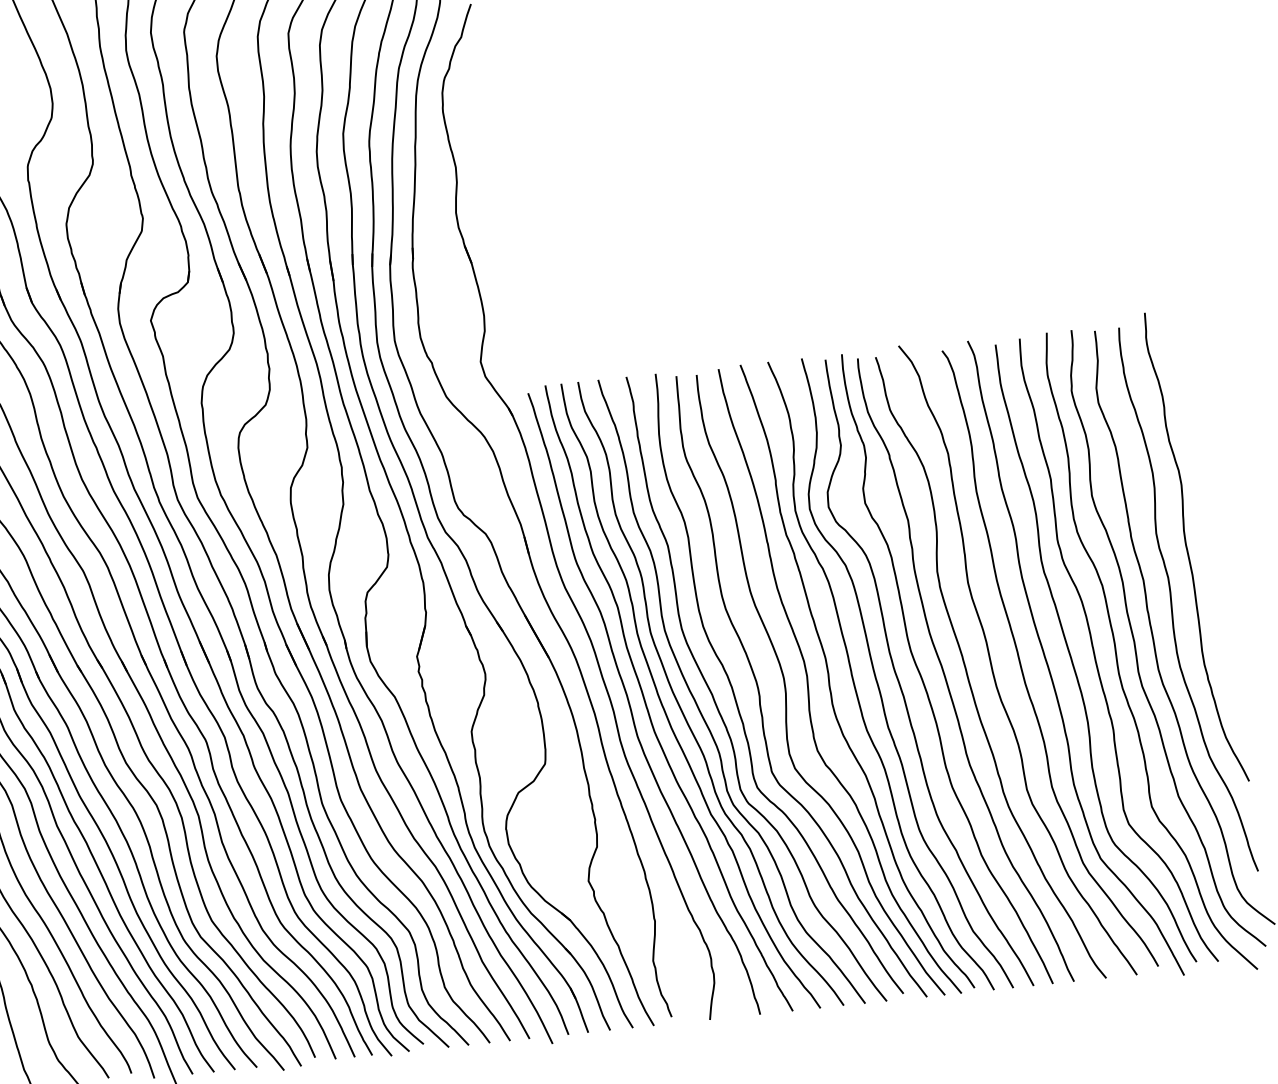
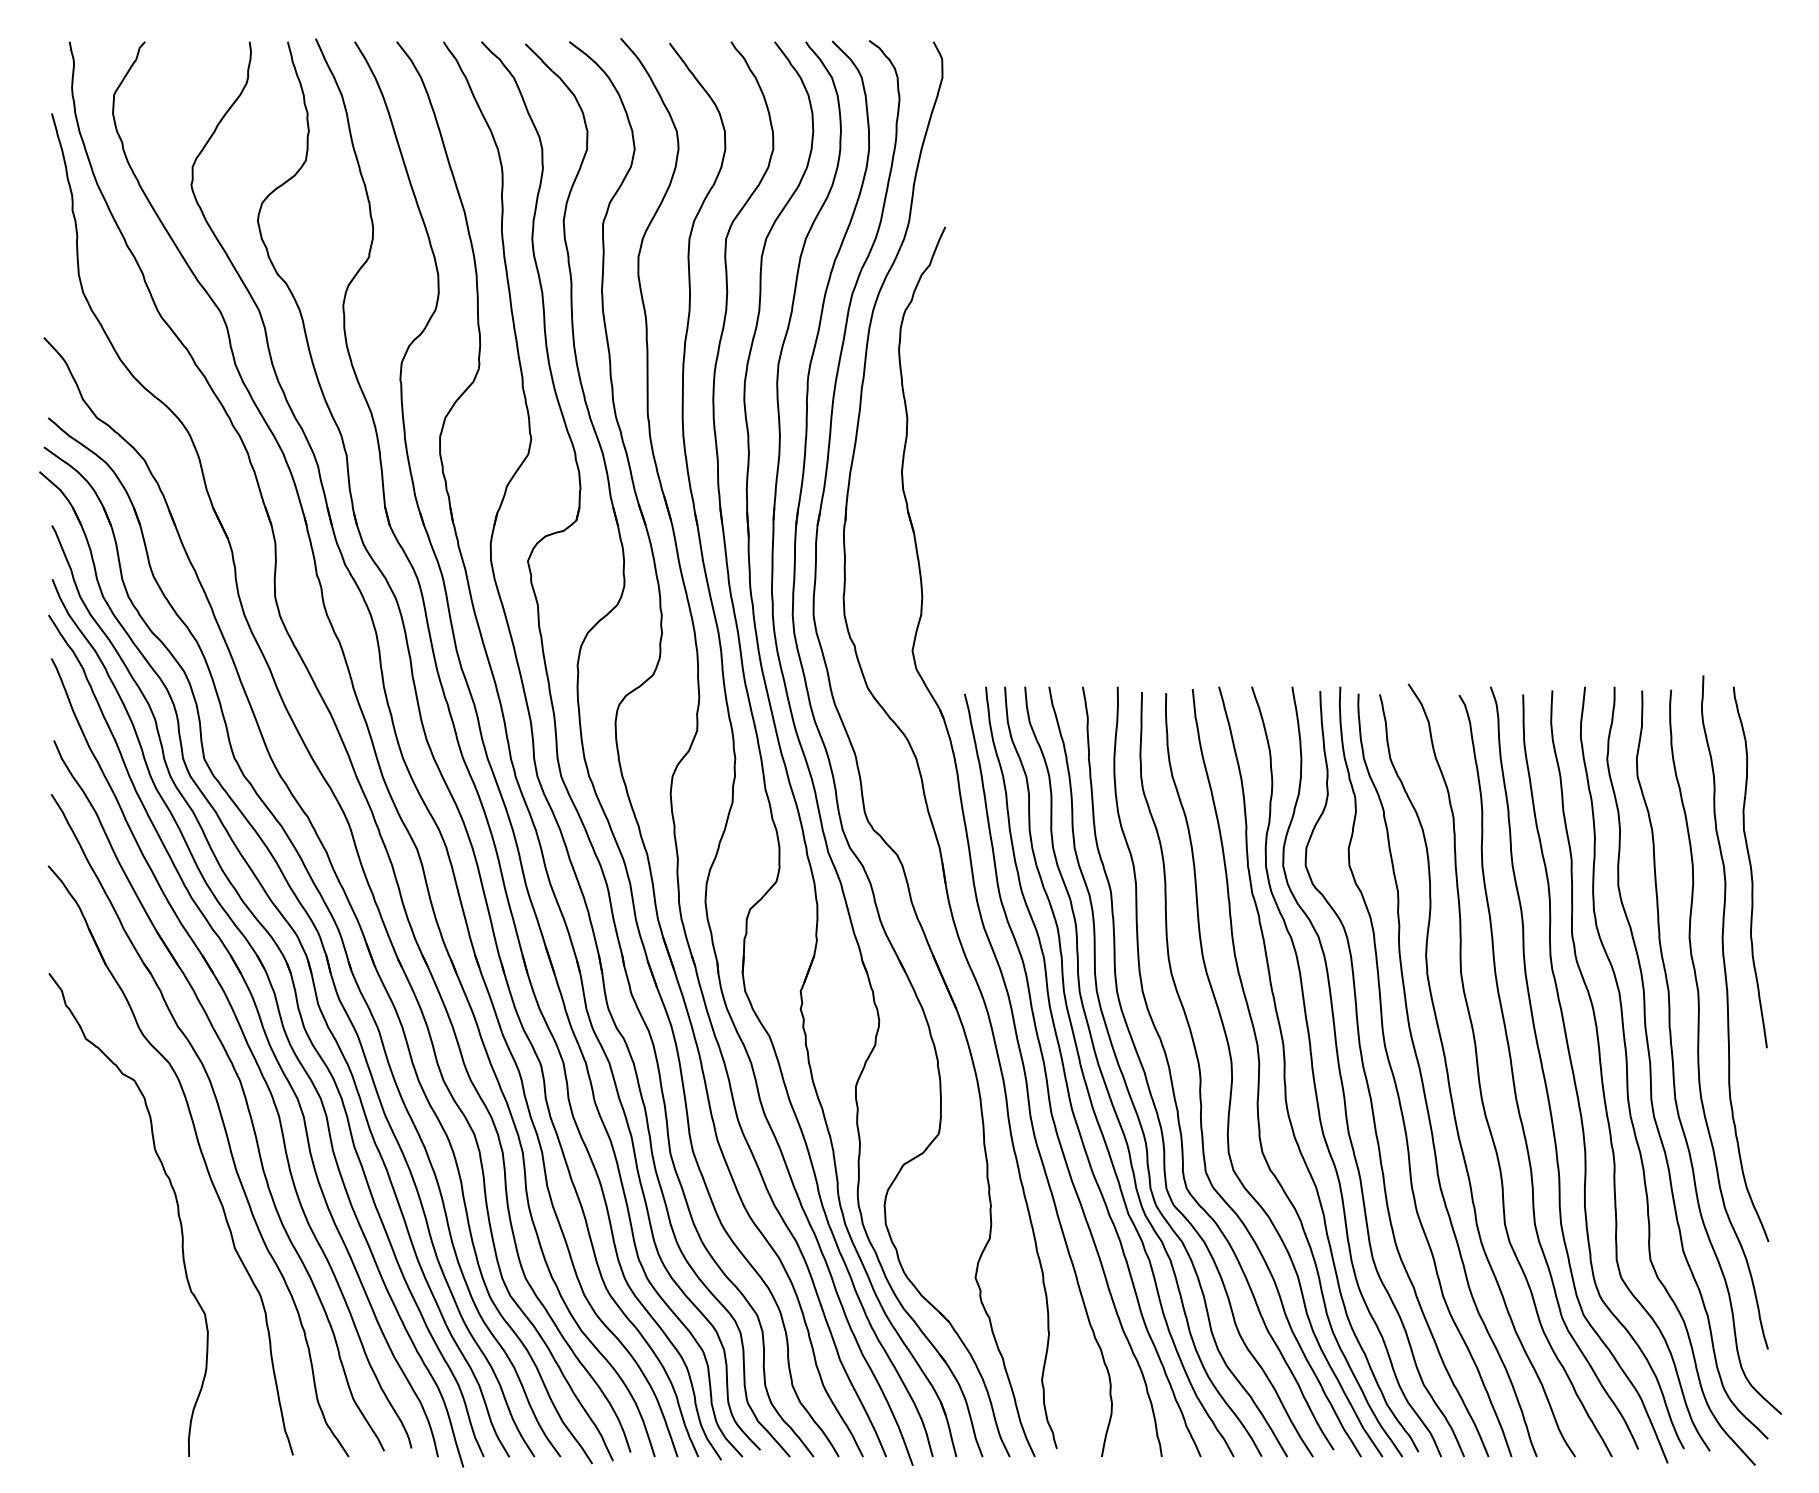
curve: (1200, 468) -> (1749, 866), added

